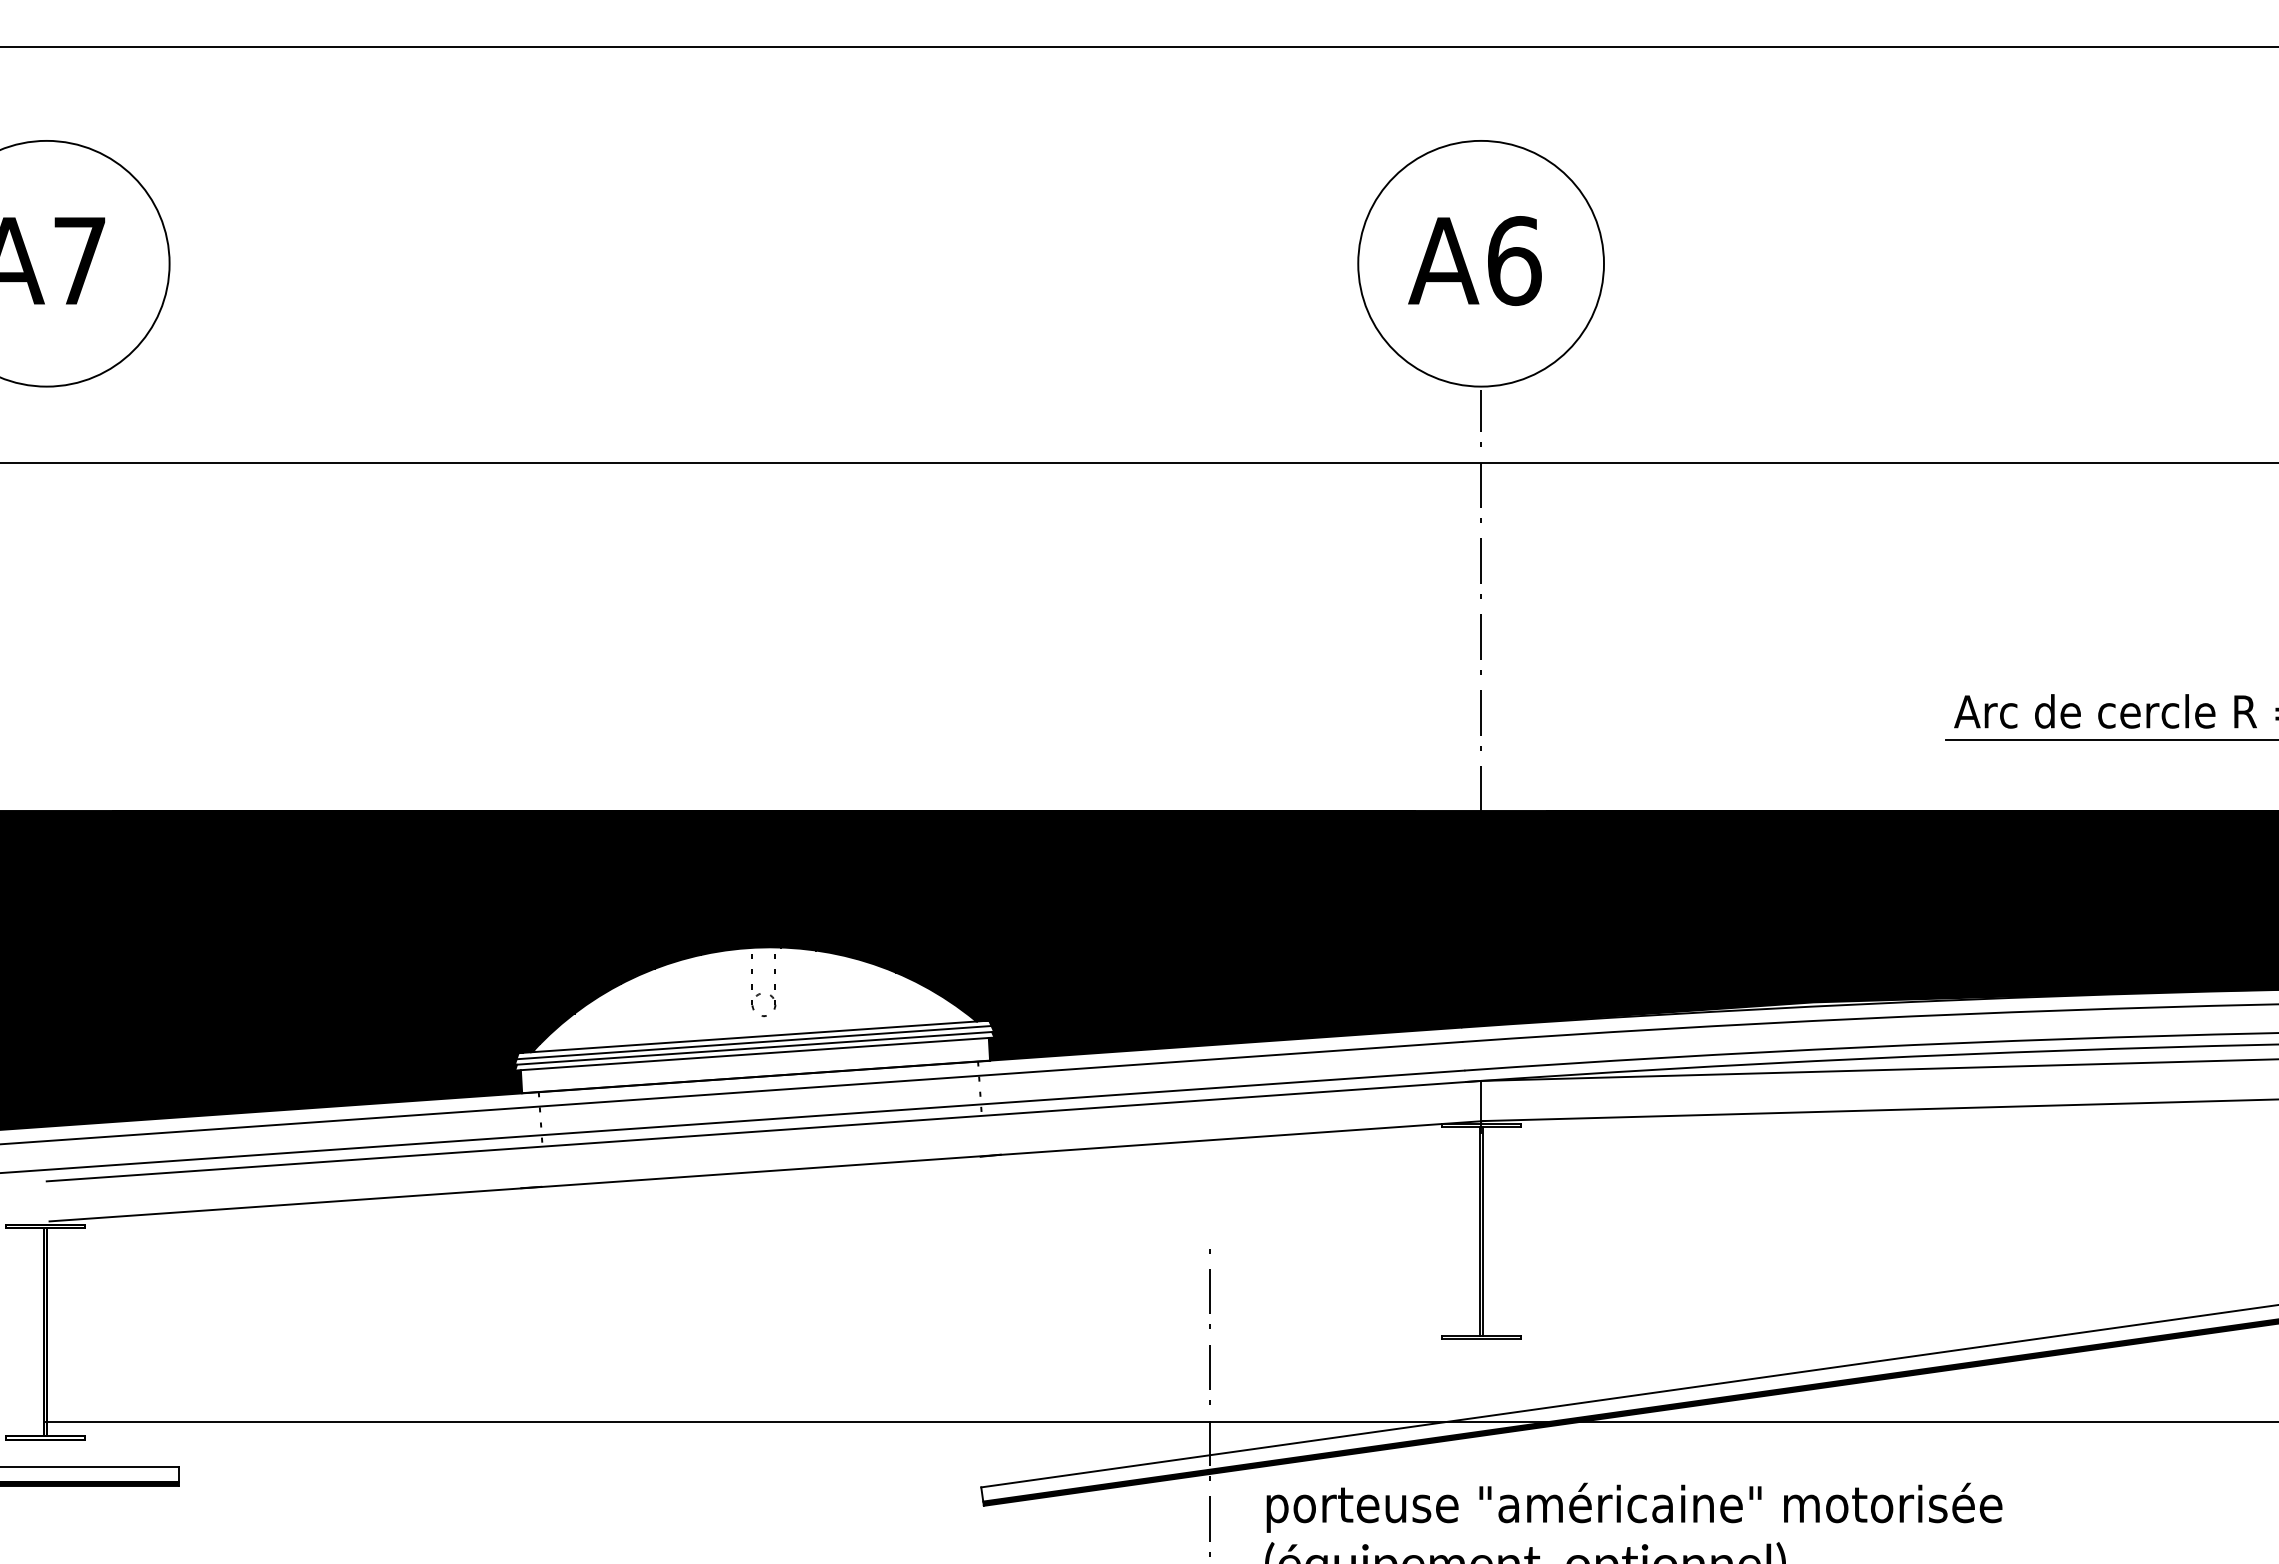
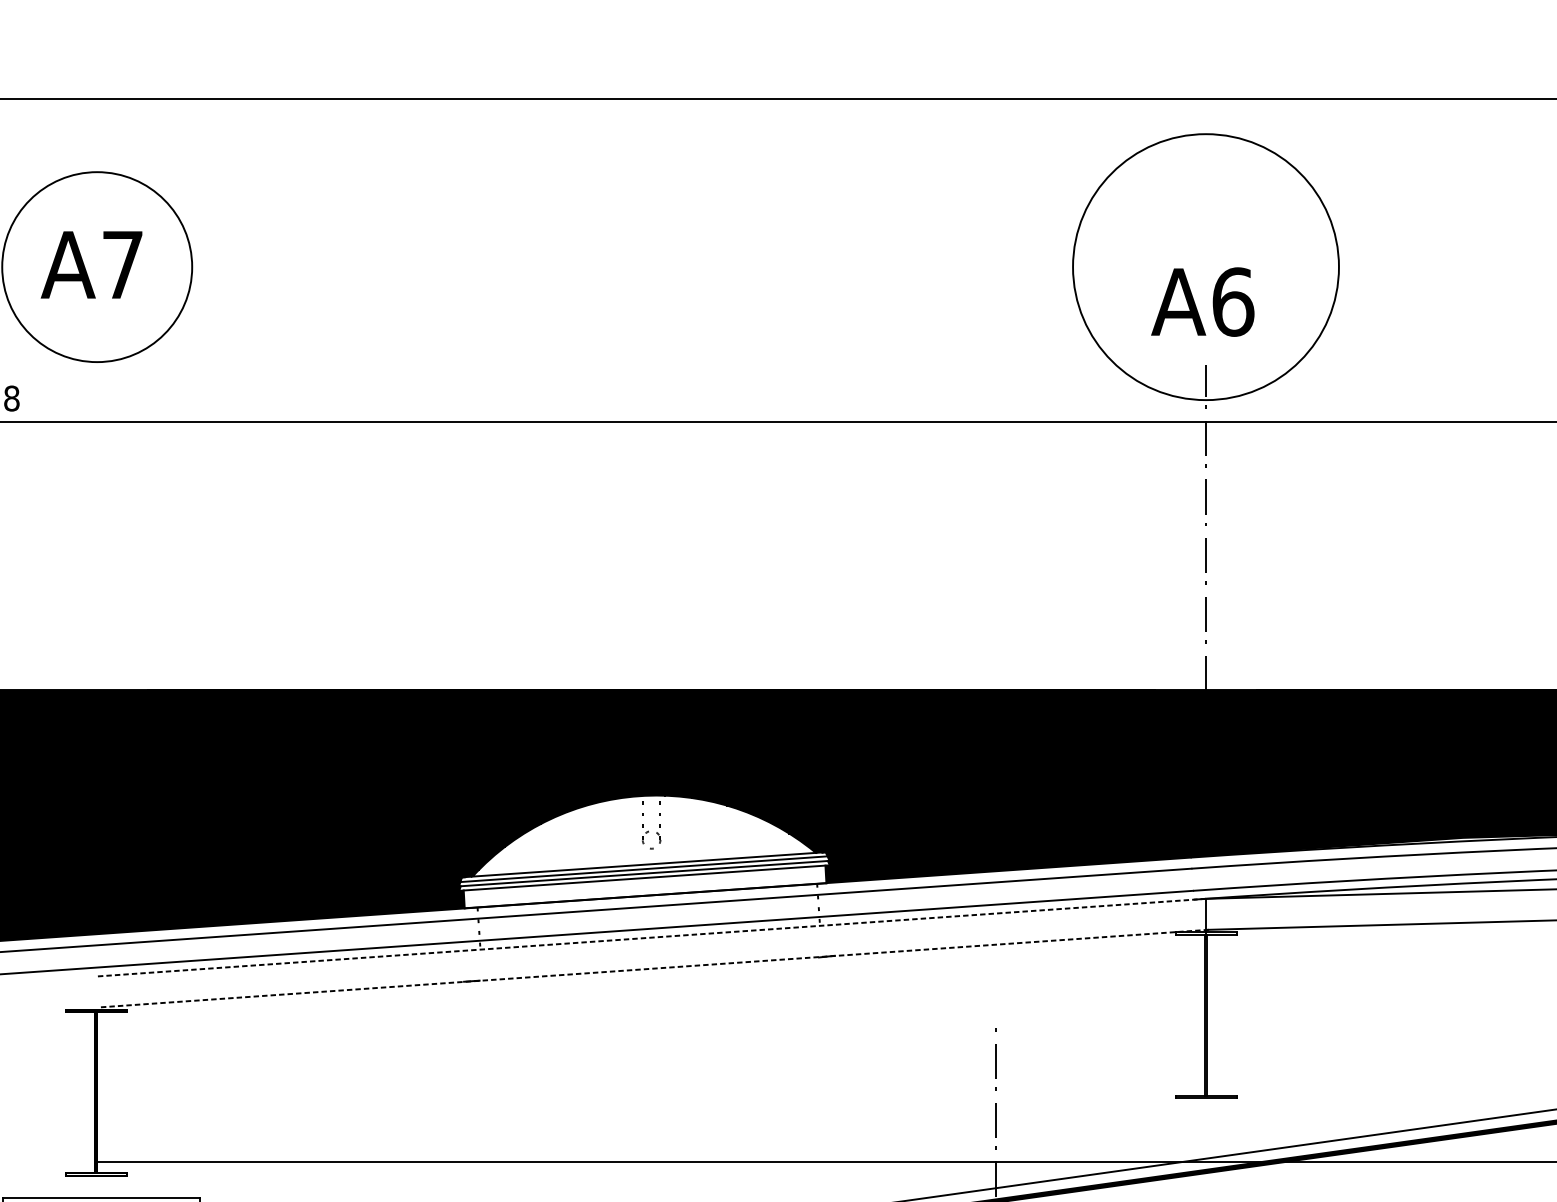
text: (1474, 260) -> (1202, 301), moved
circle: (1481, 263) -> (1206, 266), size x1.4
line: (763, 1131) -> (651, 937), solid -> dashed
line: (766, 1171) -> (653, 968), solid -> dashed

